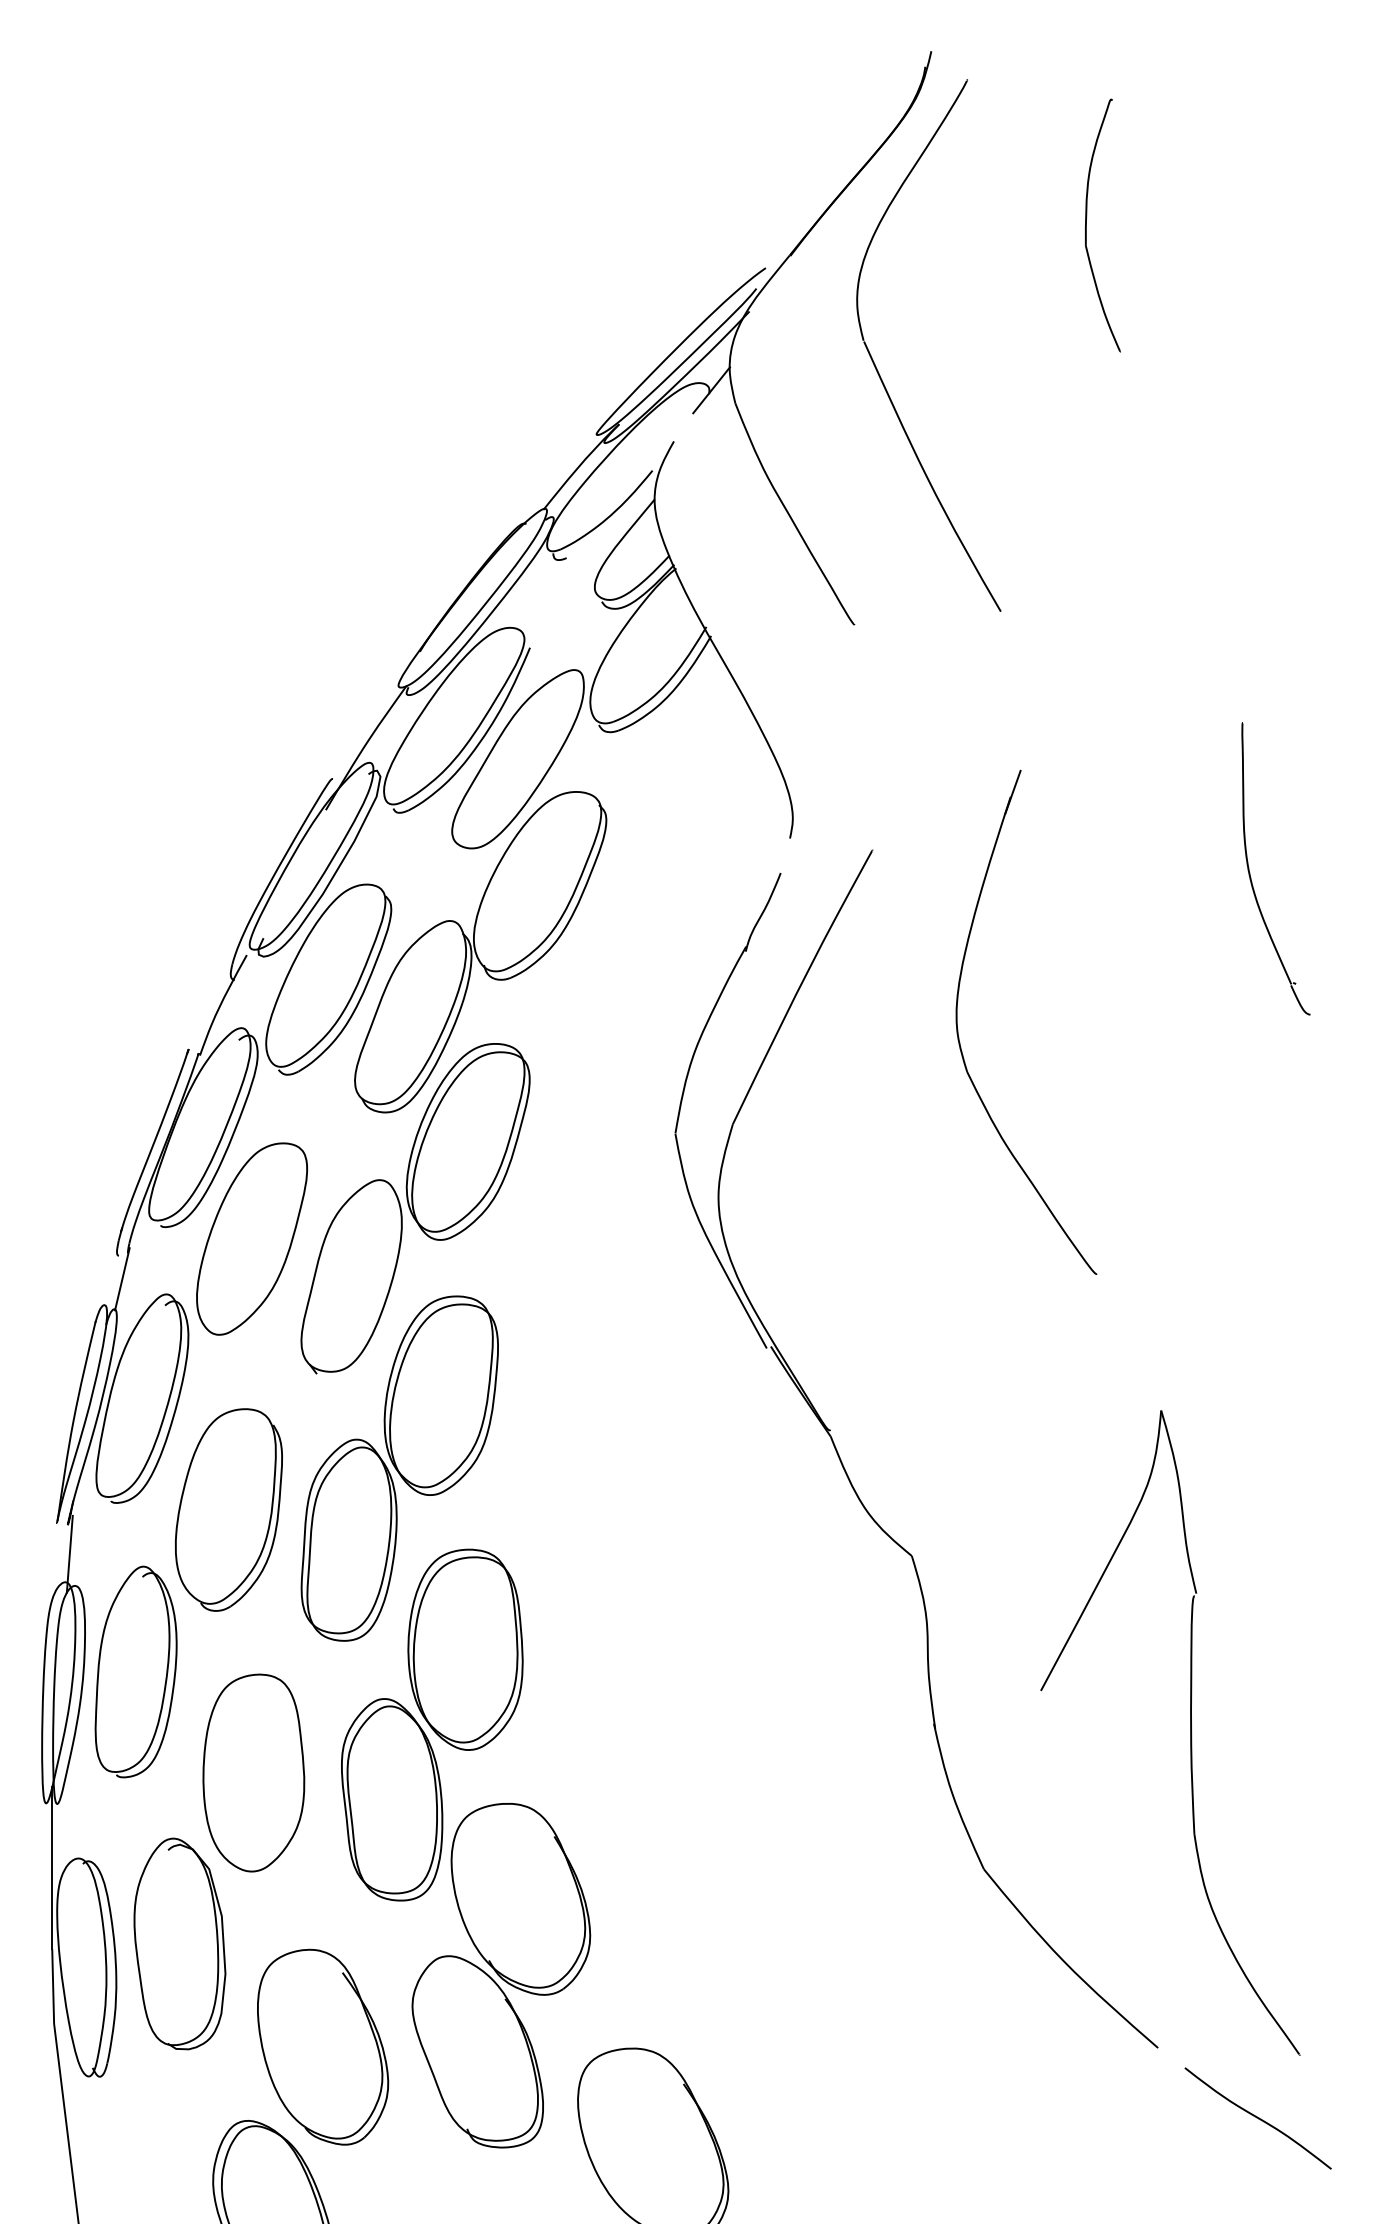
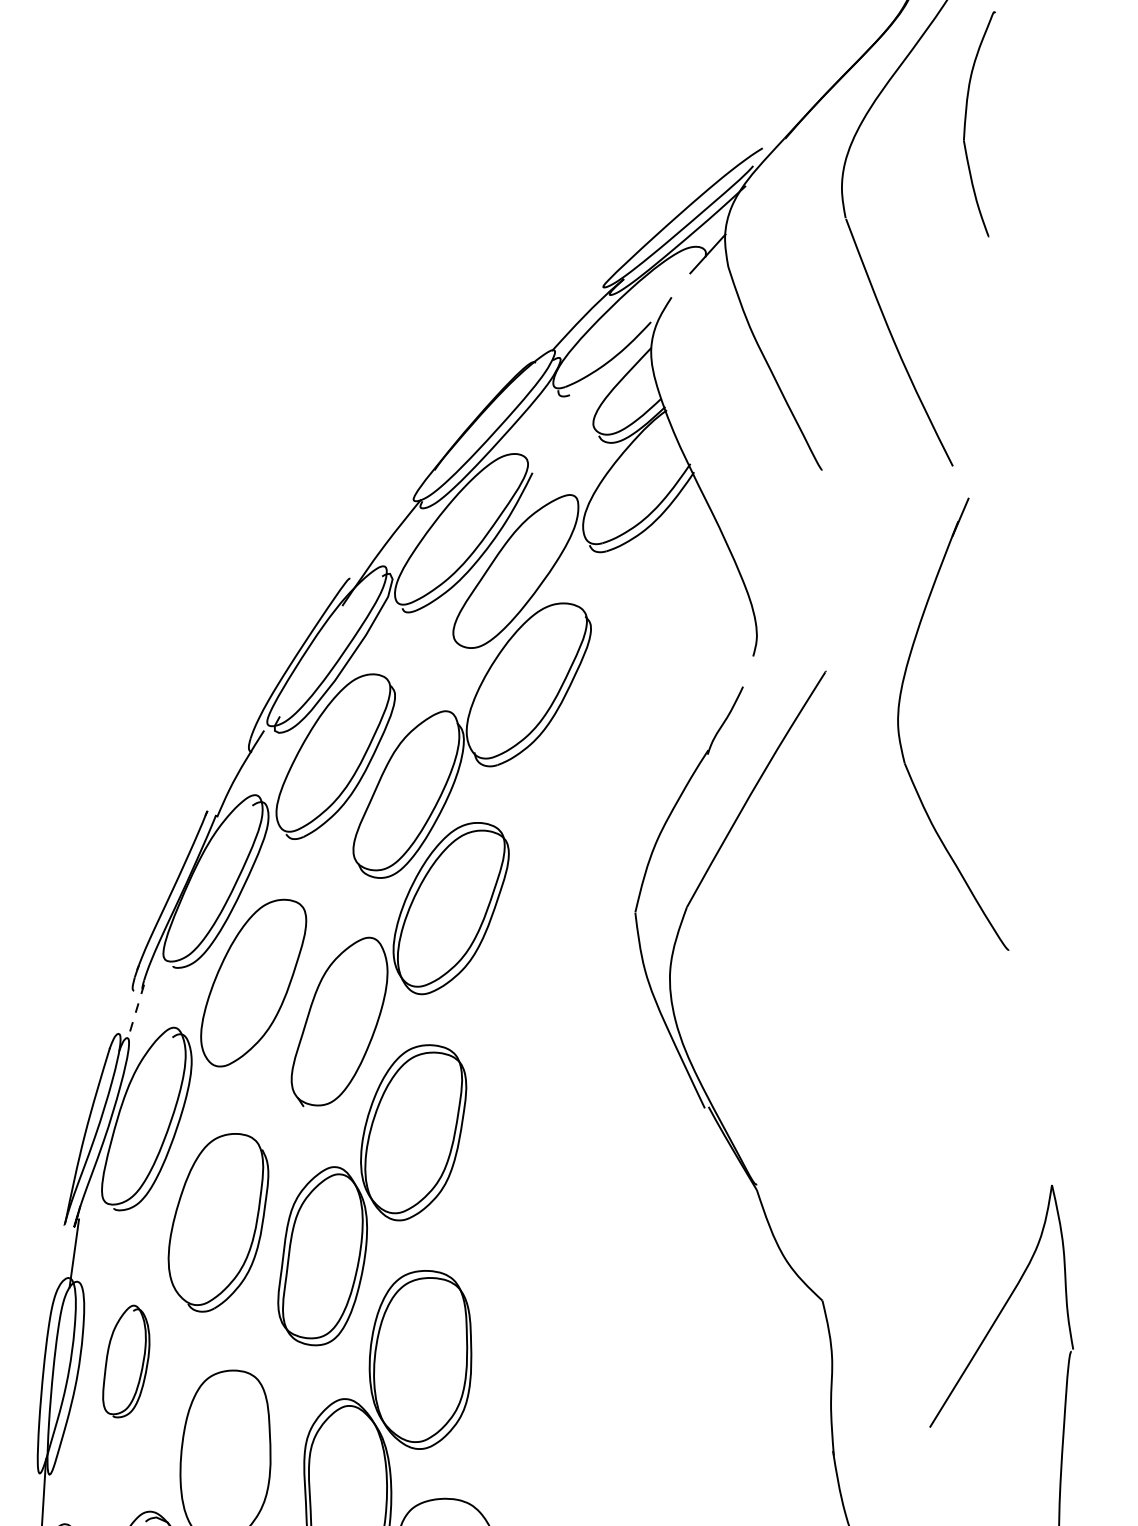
part: (1086, 225) -> (965, 122), moved
part: (958, 1029) -> (899, 725), moved
line: (122, 1279) -> (136, 1012), solid -> dashed
part: (135, 1671) -> (126, 1361), size x0.6

